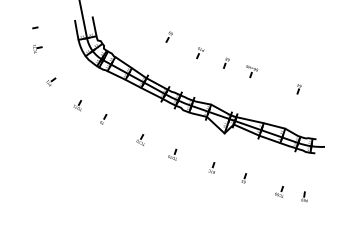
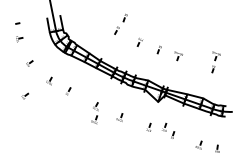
part: (180, 19) -> (125, 17), added
part: (302, 71) -> (216, 55), added
part: (45, 125) -> (25, 96), added
part: (138, 157) -> (94, 119), added
part: (232, 167) -> (164, 127), added

